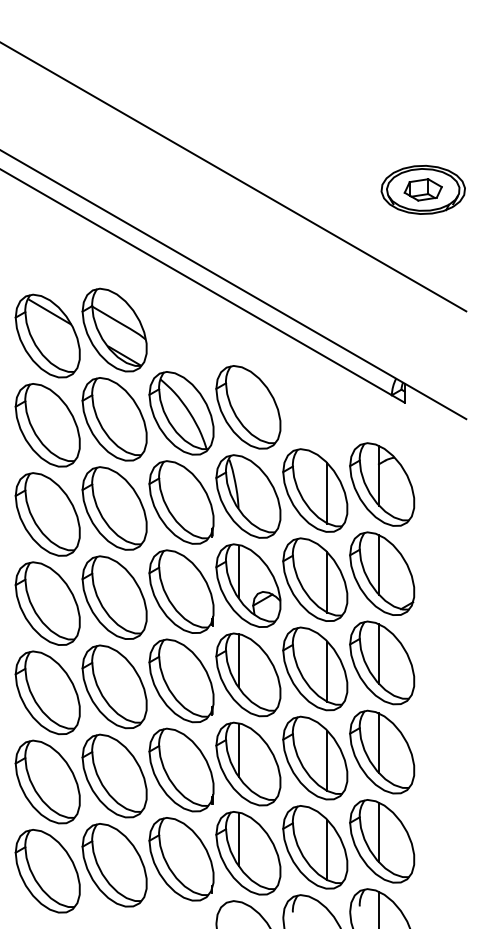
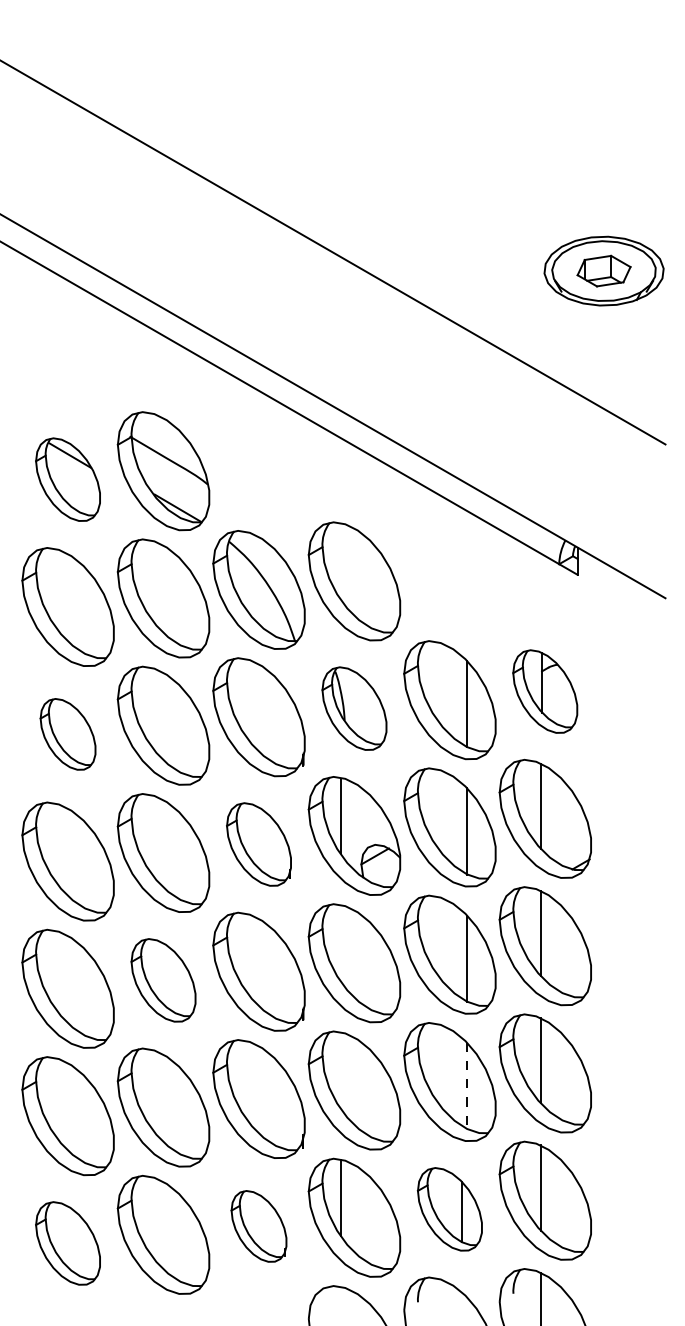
part: (47, 335) -> (67, 479), size x0.7
part: (381, 484) -> (544, 691), size x0.7
part: (248, 496) -> (354, 708), size x0.7
part: (47, 514) -> (67, 734), size x0.6
part: (181, 591) -> (258, 844), size x0.7
line: (238, 660) -> (340, 942), removed
part: (114, 686) -> (163, 980), size x0.7
line: (238, 750) -> (340, 1070), removed
line: (327, 761) -> (467, 1086), solid -> dashed
part: (314, 847) -> (449, 1209), size x0.7
part: (181, 859) -> (258, 1226), size x0.6
part: (47, 871) -> (67, 1243), size x0.7

